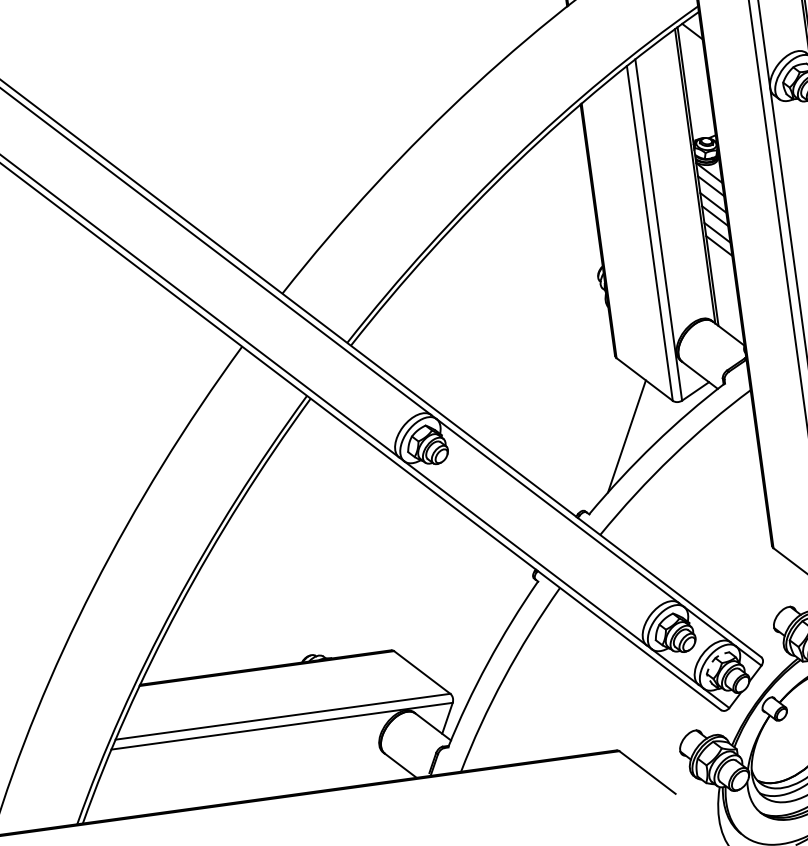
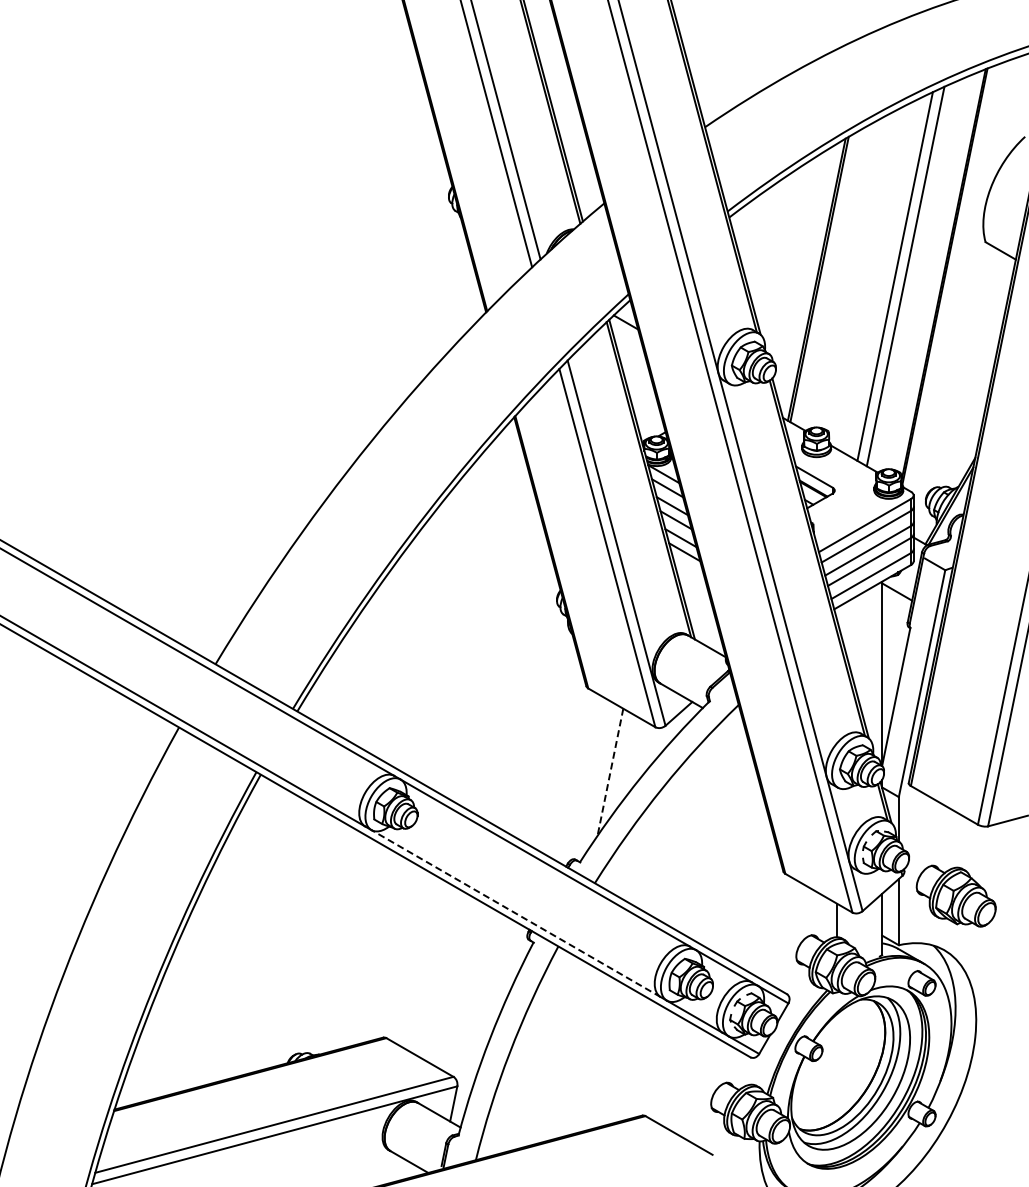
line: (627, 436) -> (610, 772), solid -> dashed
line: (525, 553) -> (515, 913), solid -> dashed

